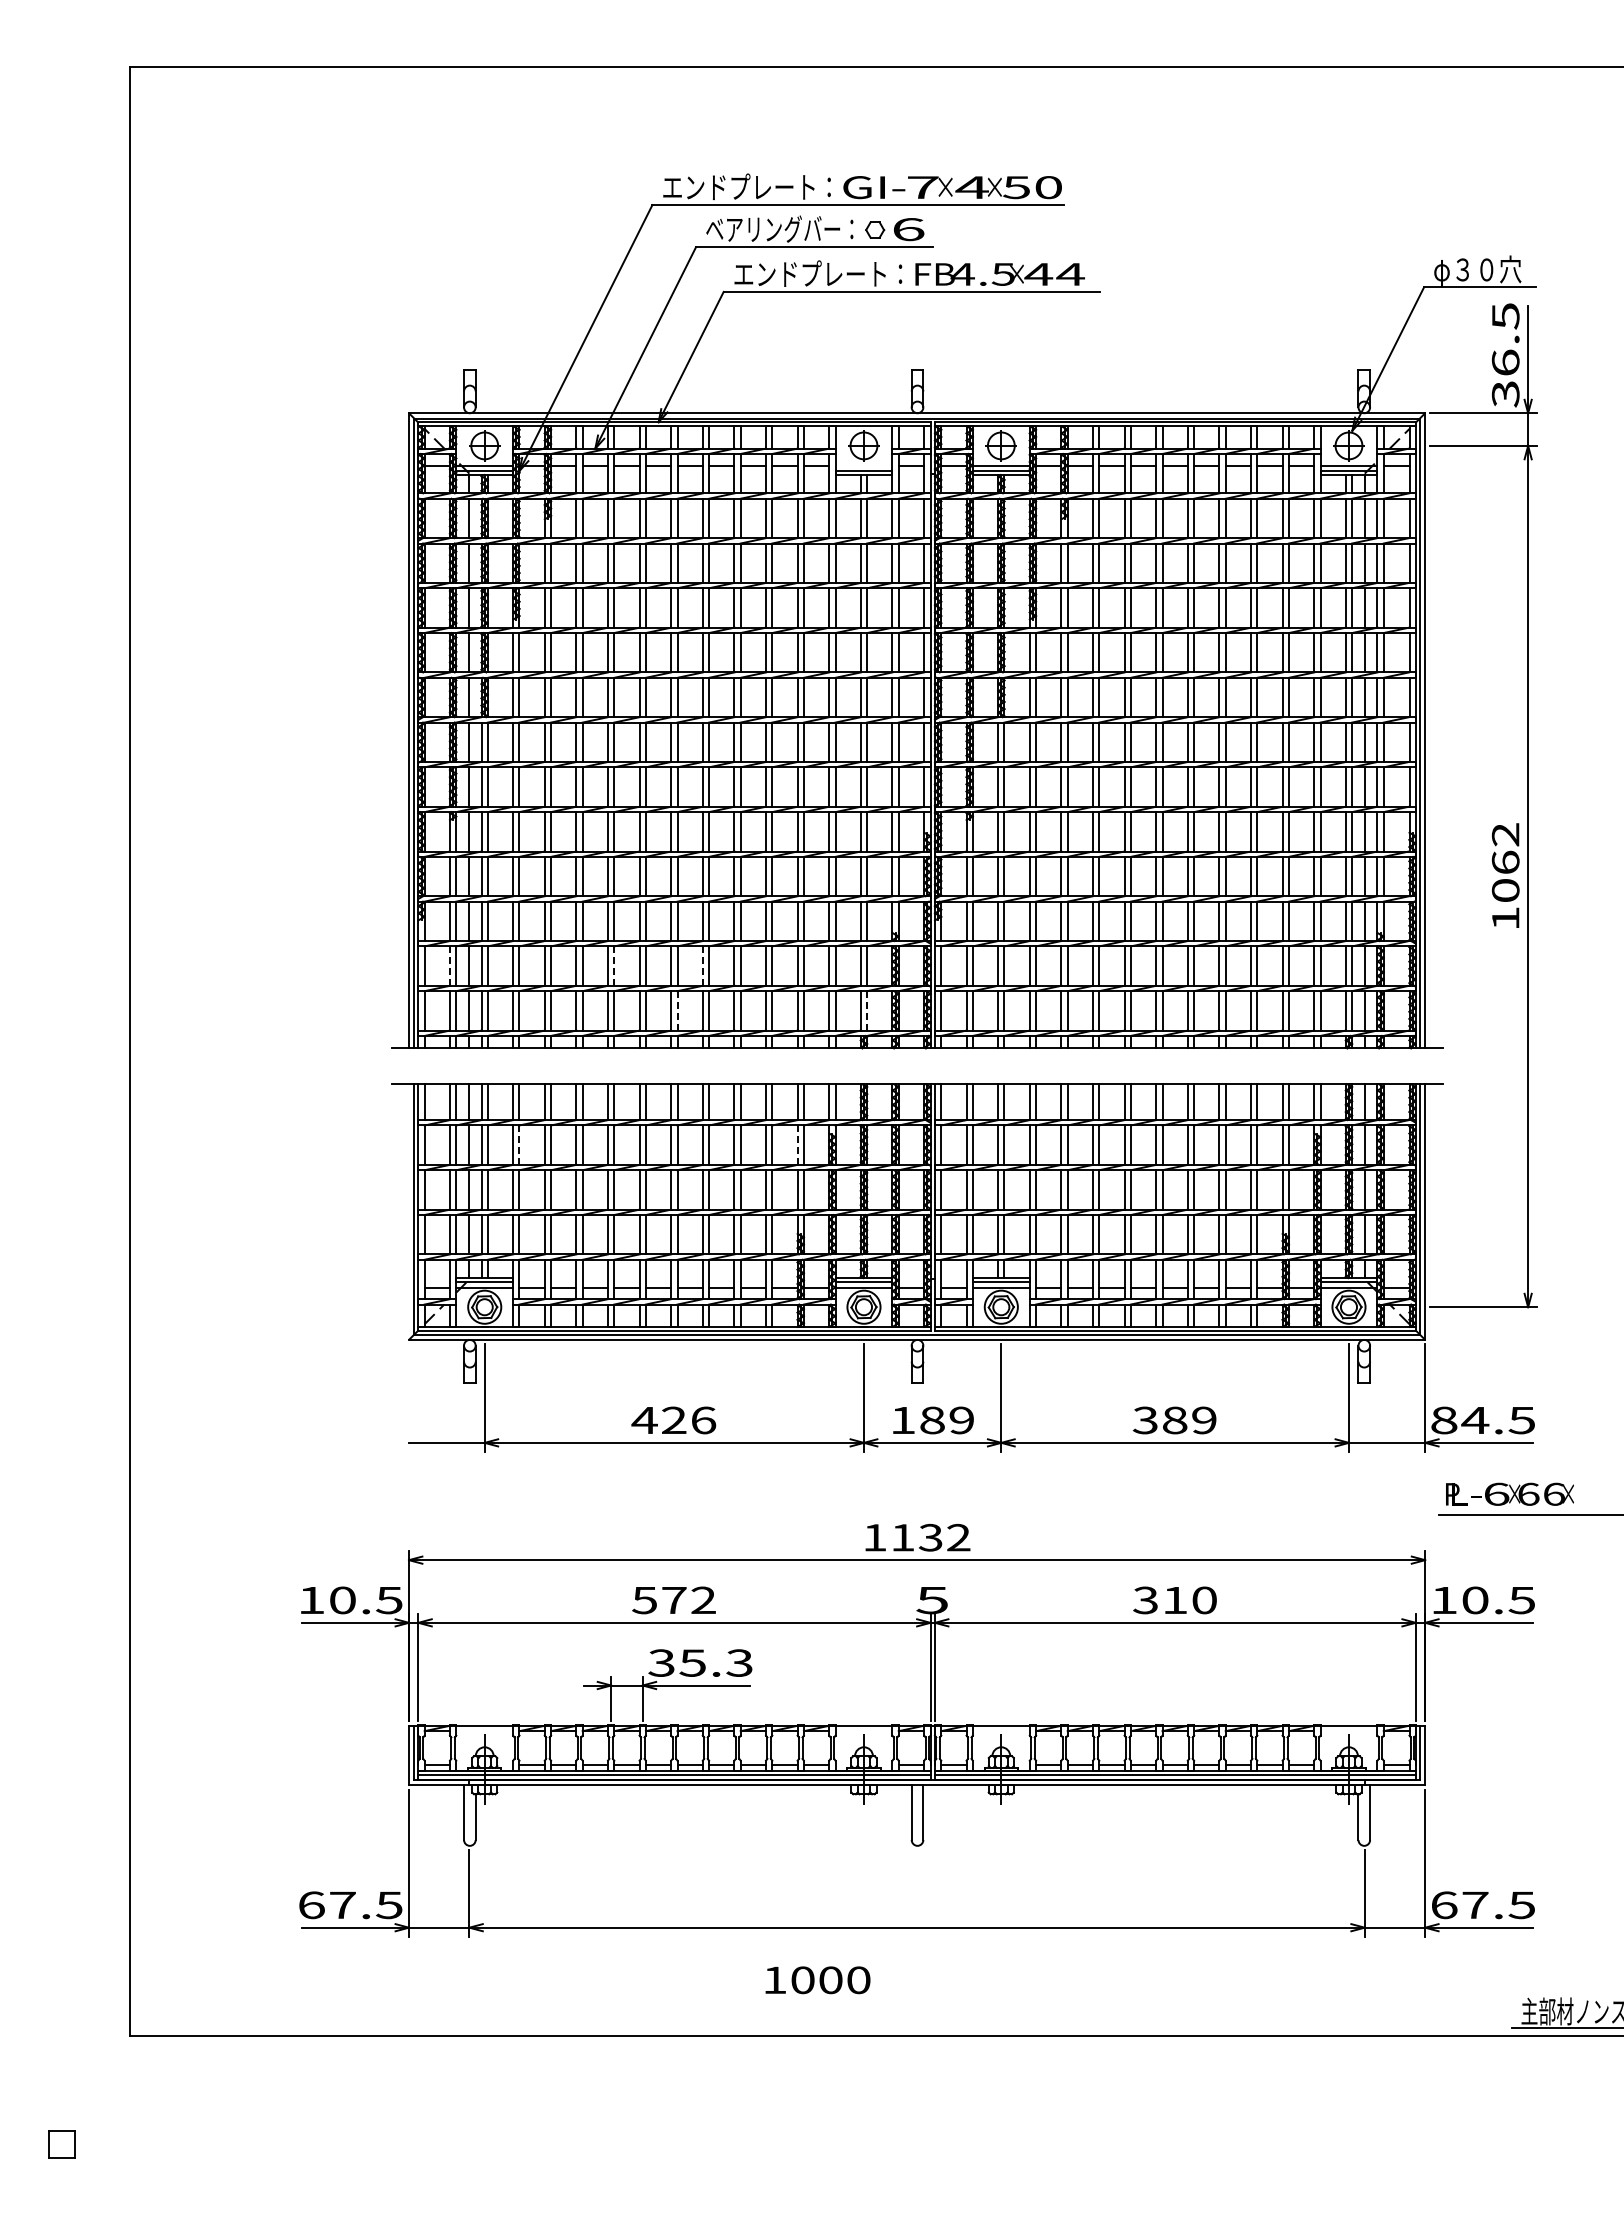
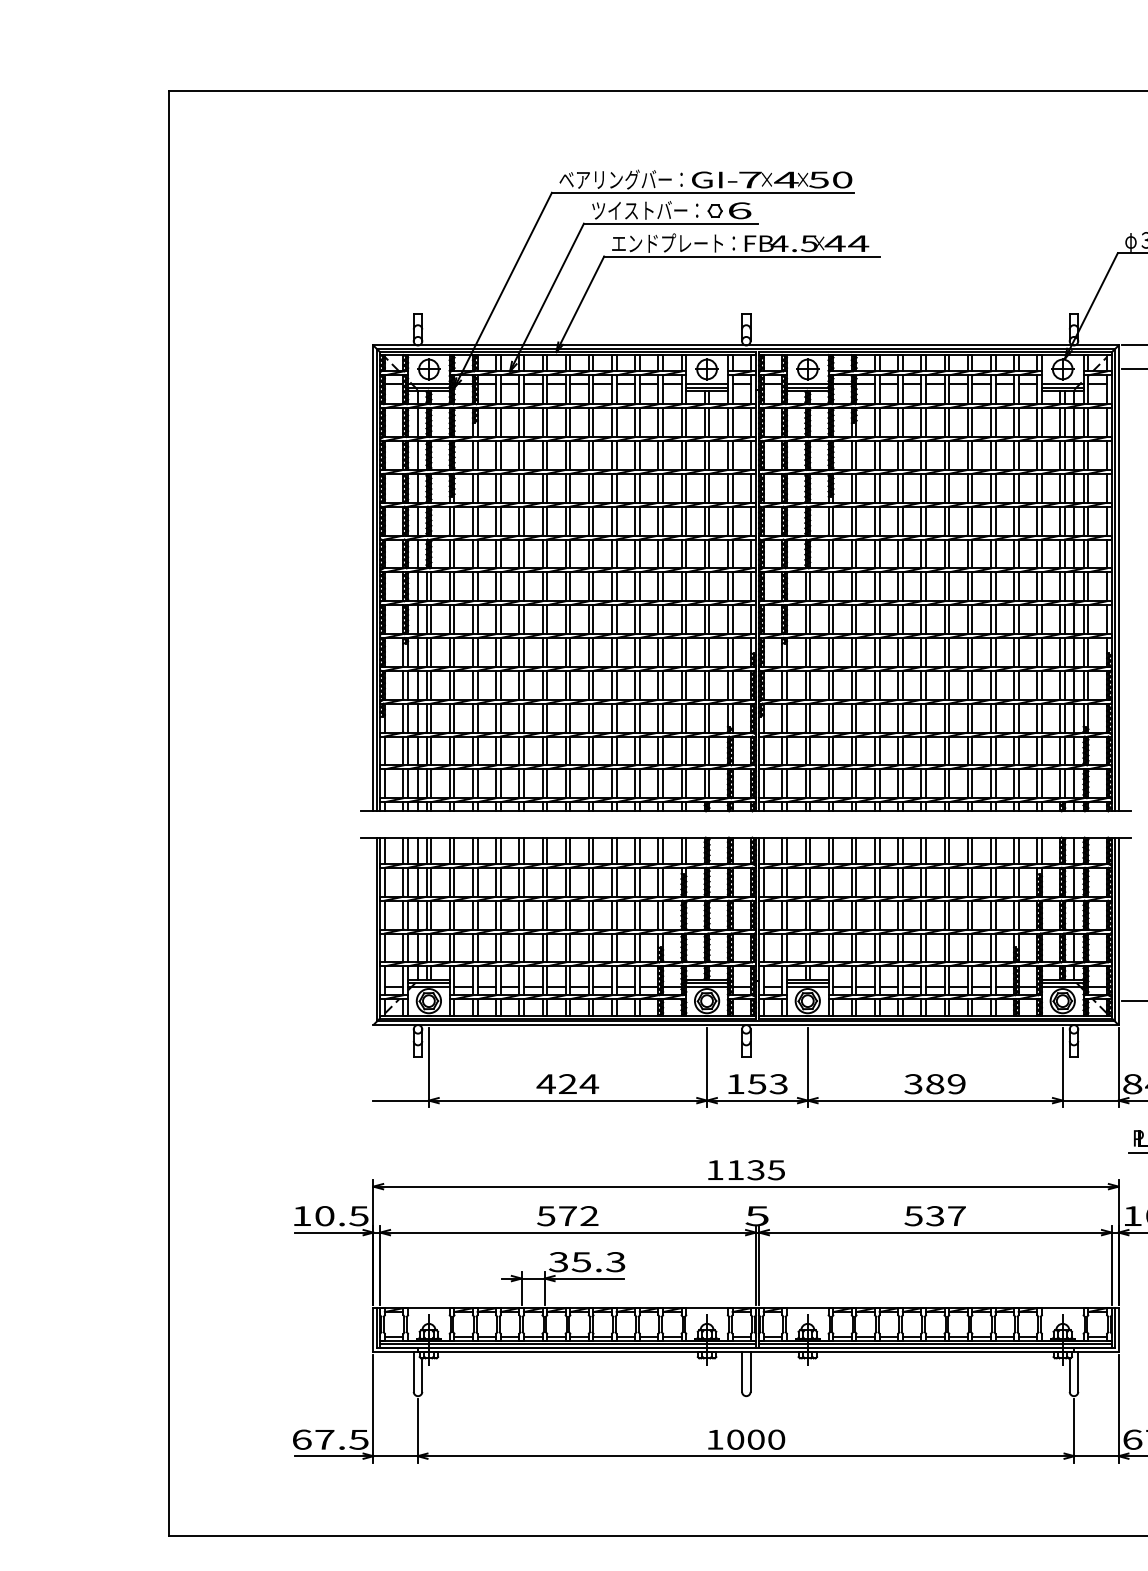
text: (738, 186) -> (615, 179), エンドプレート： -> ベアリングバー：
text: (779, 228) -> (645, 210), ベアリングバー： -> ツイストバー：
line: (863, 465) -> (706, 383), added
line: (449, 966) -> (403, 751), dashed -> solid
line: (614, 966) -> (524, 751), dashed -> solid
line: (702, 966) -> (588, 751), dashed -> solid
line: (677, 1010) -> (570, 783), dashed -> solid
line: (867, 1010) -> (709, 783), dashed -> solid
line: (519, 1145) -> (454, 882), dashed -> solid
line: (797, 1145) -> (658, 882), dashed -> solid
text: (703, 1420) -> (589, 1084), 426 -> 424
text: (946, 1420) -> (767, 1084), 189 -> 153
text: (958, 1537) -> (776, 1170), 1132 -> 1135
text: (1174, 1600) -> (934, 1216), 310 -> 537
text: (817, 1980) -> (746, 1439), moved

